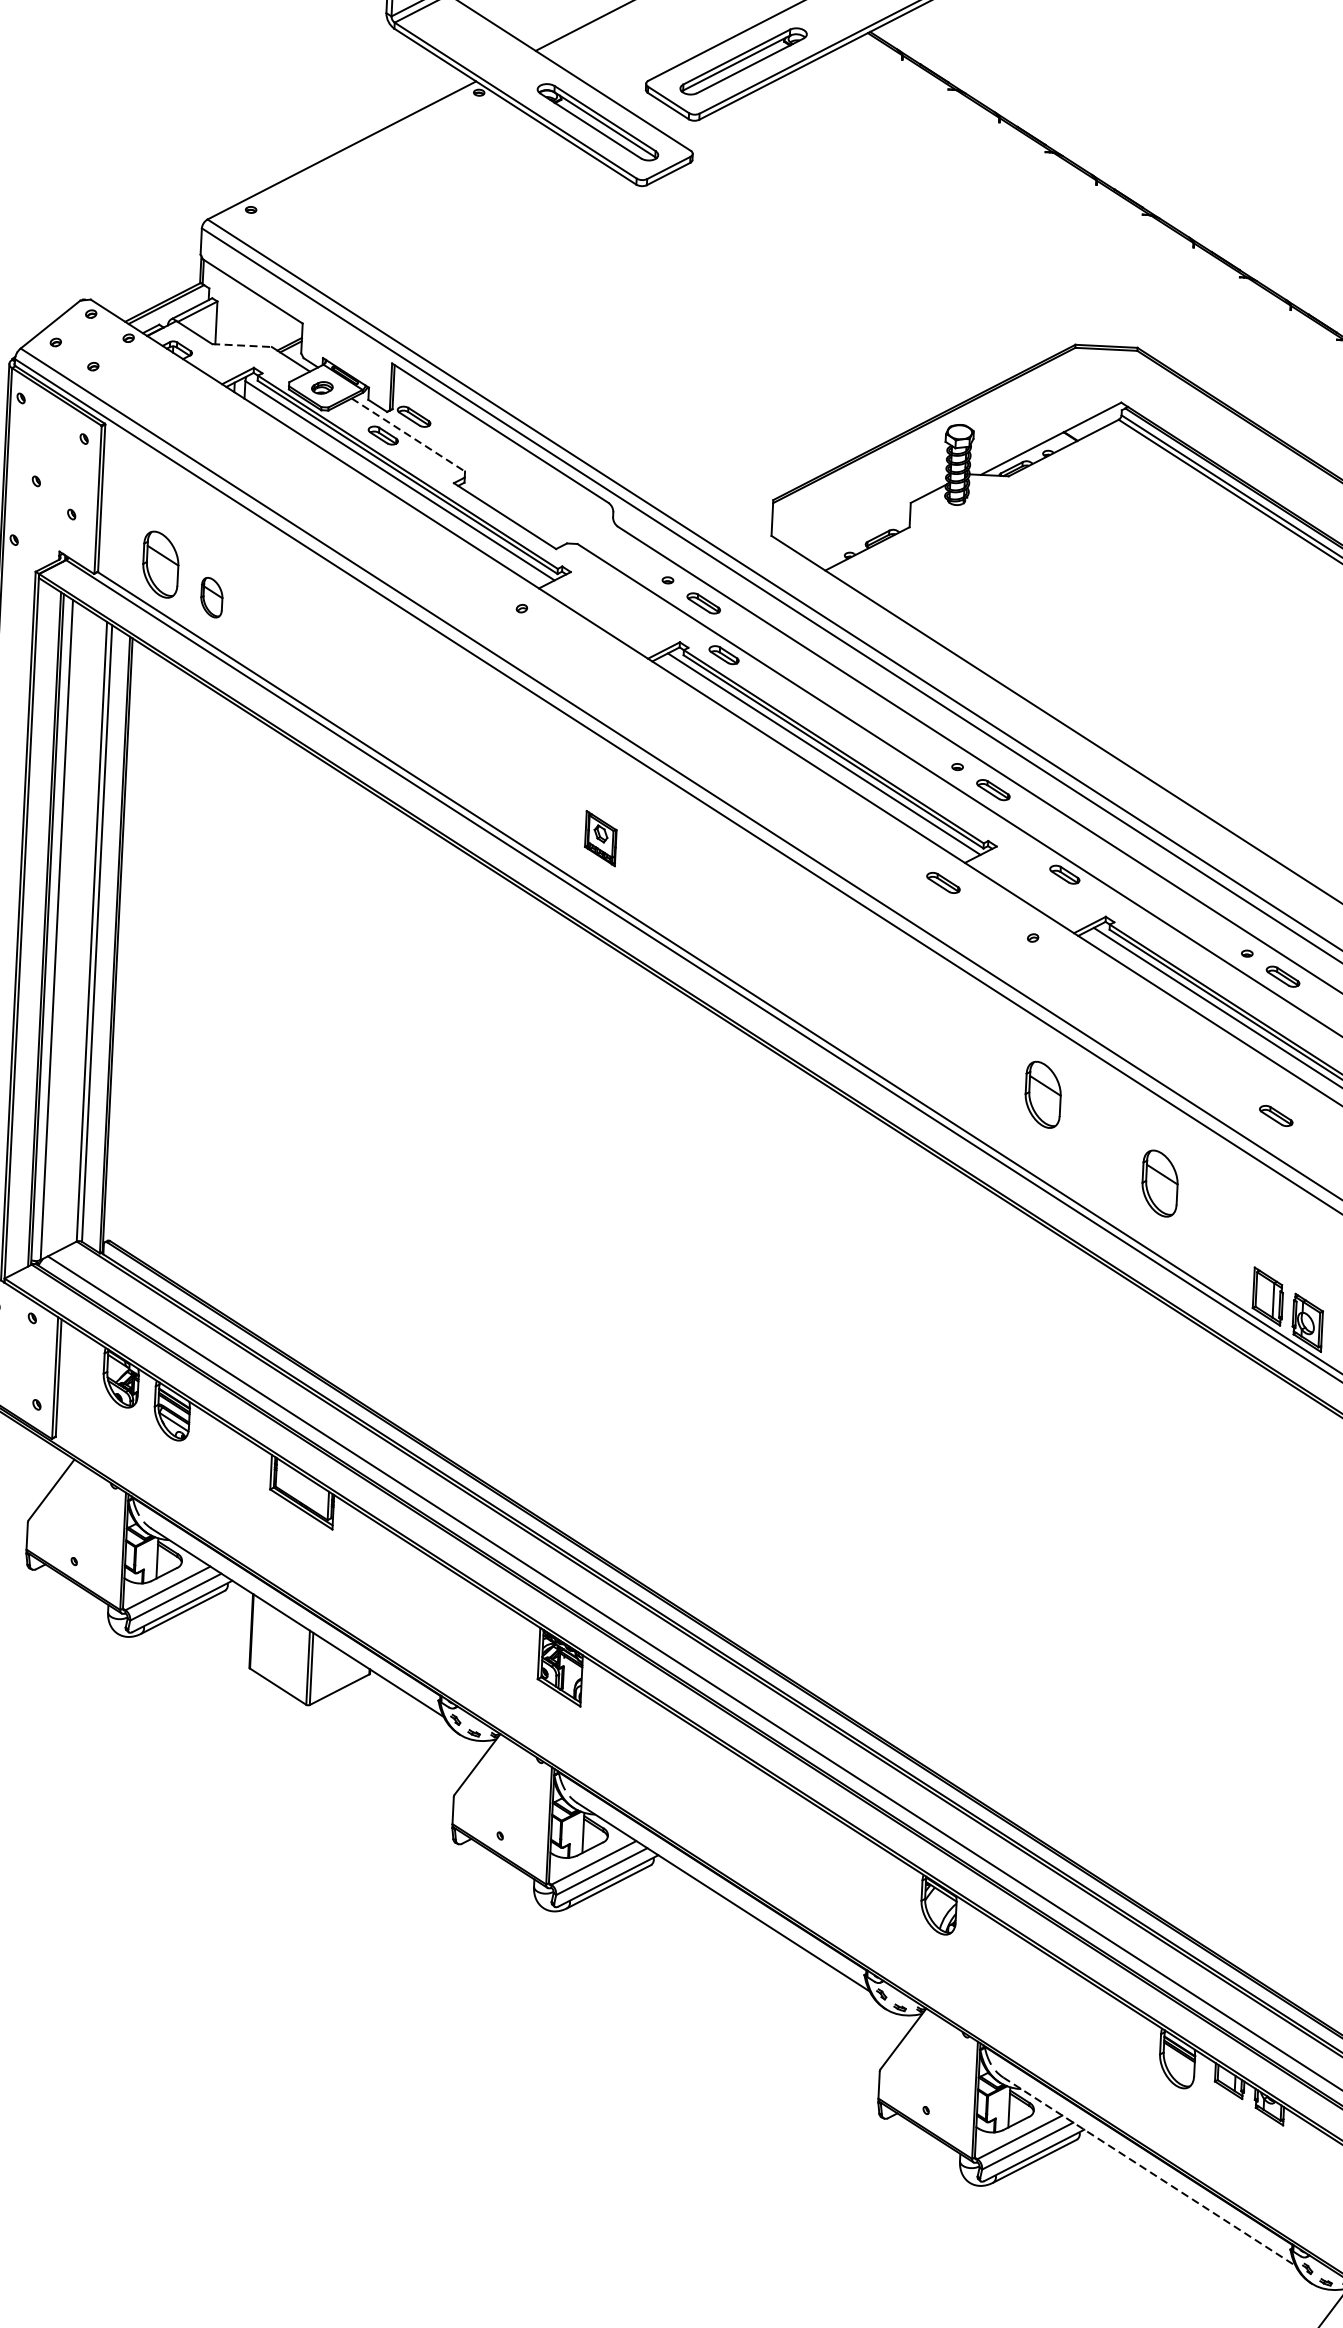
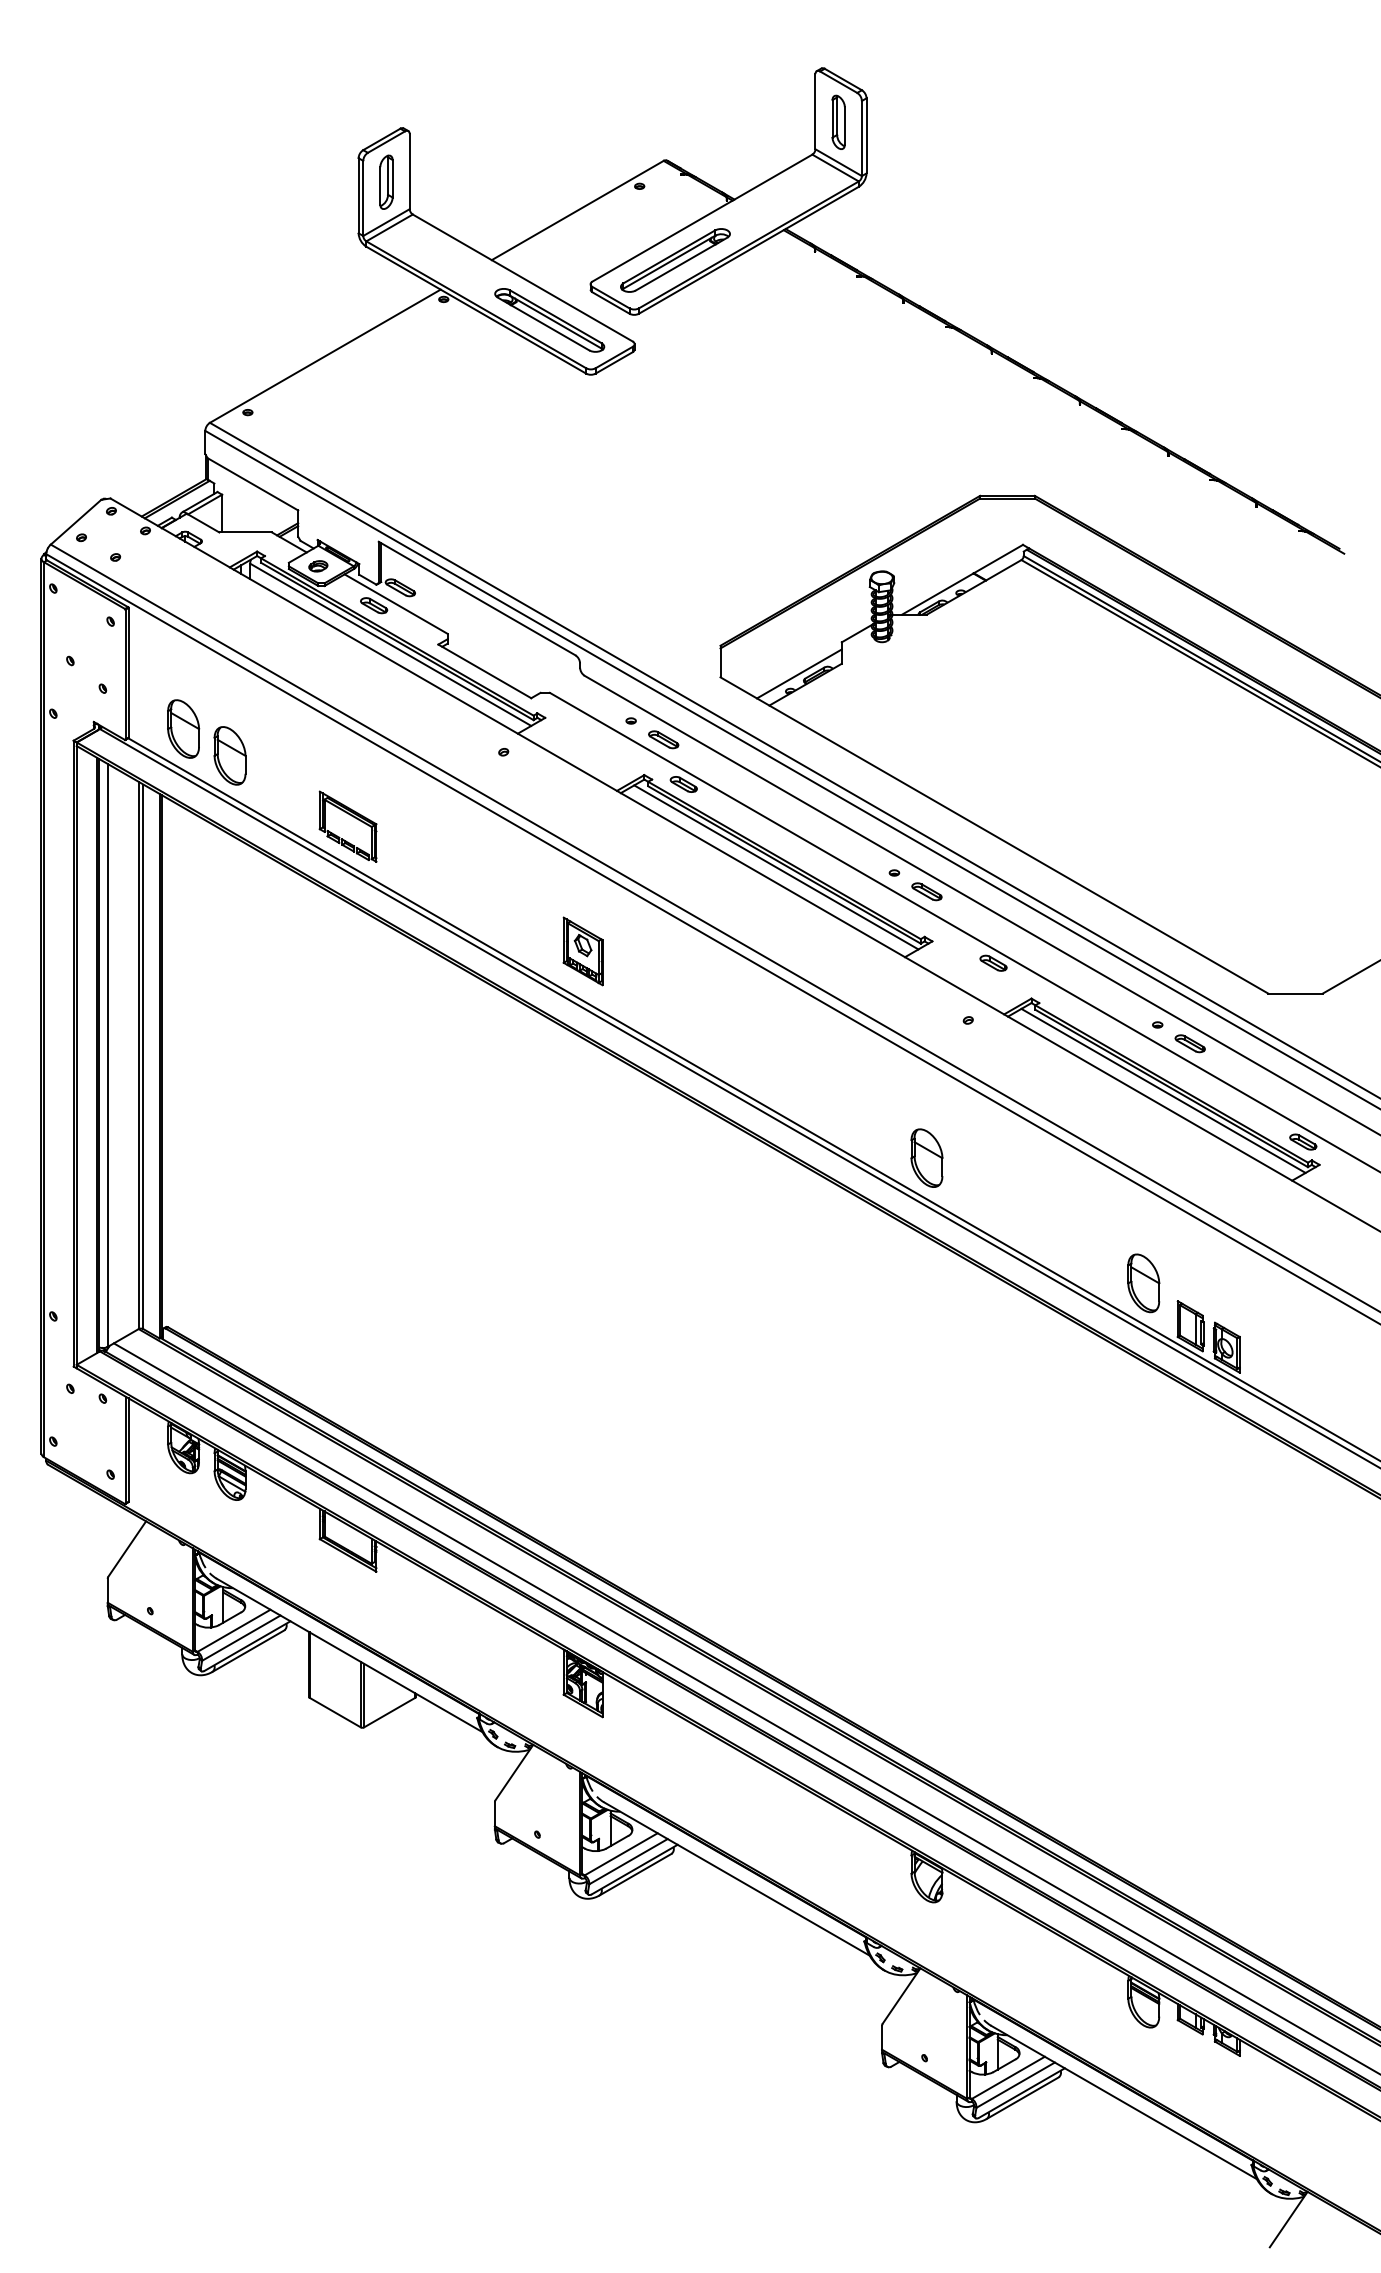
line: (242, 345) -> (246, 532), dashed -> solid
line: (408, 435) -> (396, 604), dashed -> solid
line: (861, 535) -> (799, 673), added
part: (211, 597) -> (229, 755), size x1.67
part: (349, 675) -> (354, 818), added
part: (600, 838) -> (582, 951), size x1.43
part: (942, 882) -> (886, 975), removed
part: (1042, 1094) -> (926, 1157), moved
part: (1275, 1115) -> (1189, 1166), removed
part: (1159, 1183) -> (1143, 1283), moved
line: (1150, 2171) -> (1124, 2102), dashed -> solid

